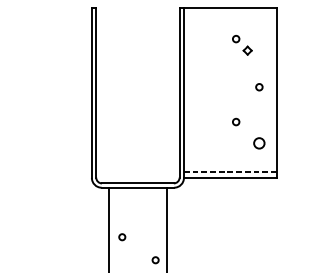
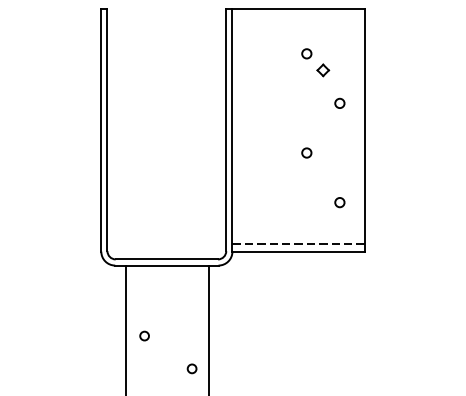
circle: (259, 86) -> (339, 102), moved
circle: (235, 121) -> (306, 152), moved
circle: (259, 143) -> (339, 202), size x0.62

